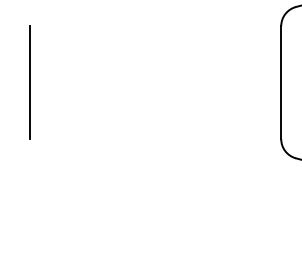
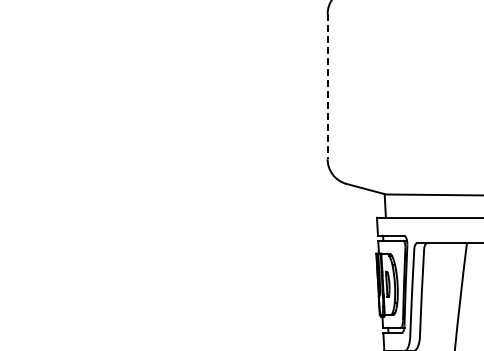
line: (30, 81) -> (5, 85), removed
line: (281, 82) -> (327, 86), solid -> dashed

